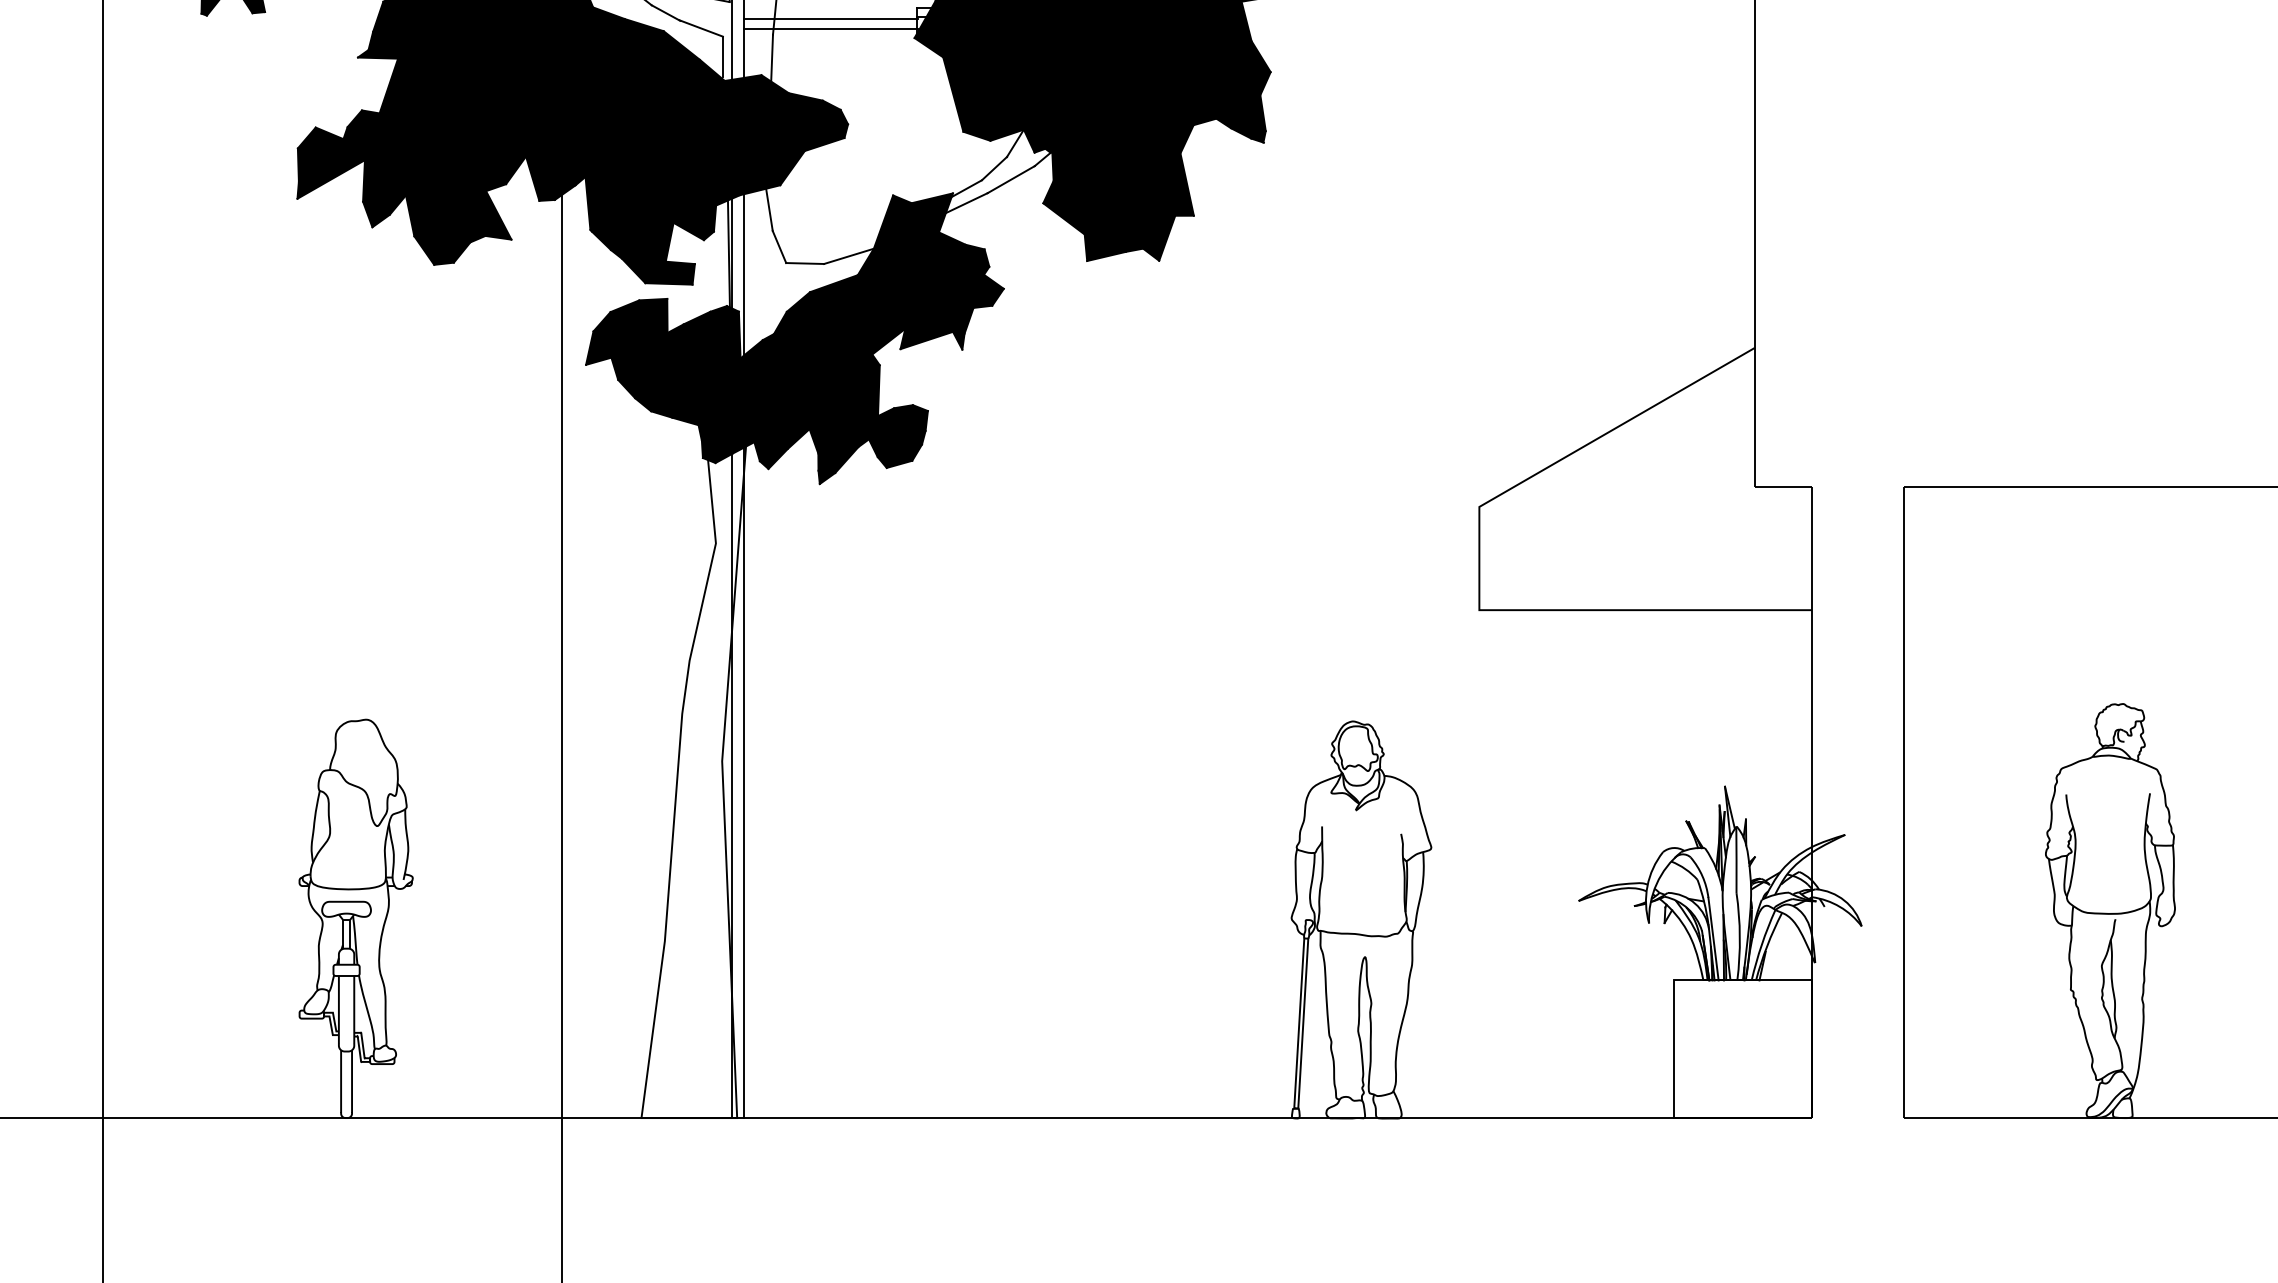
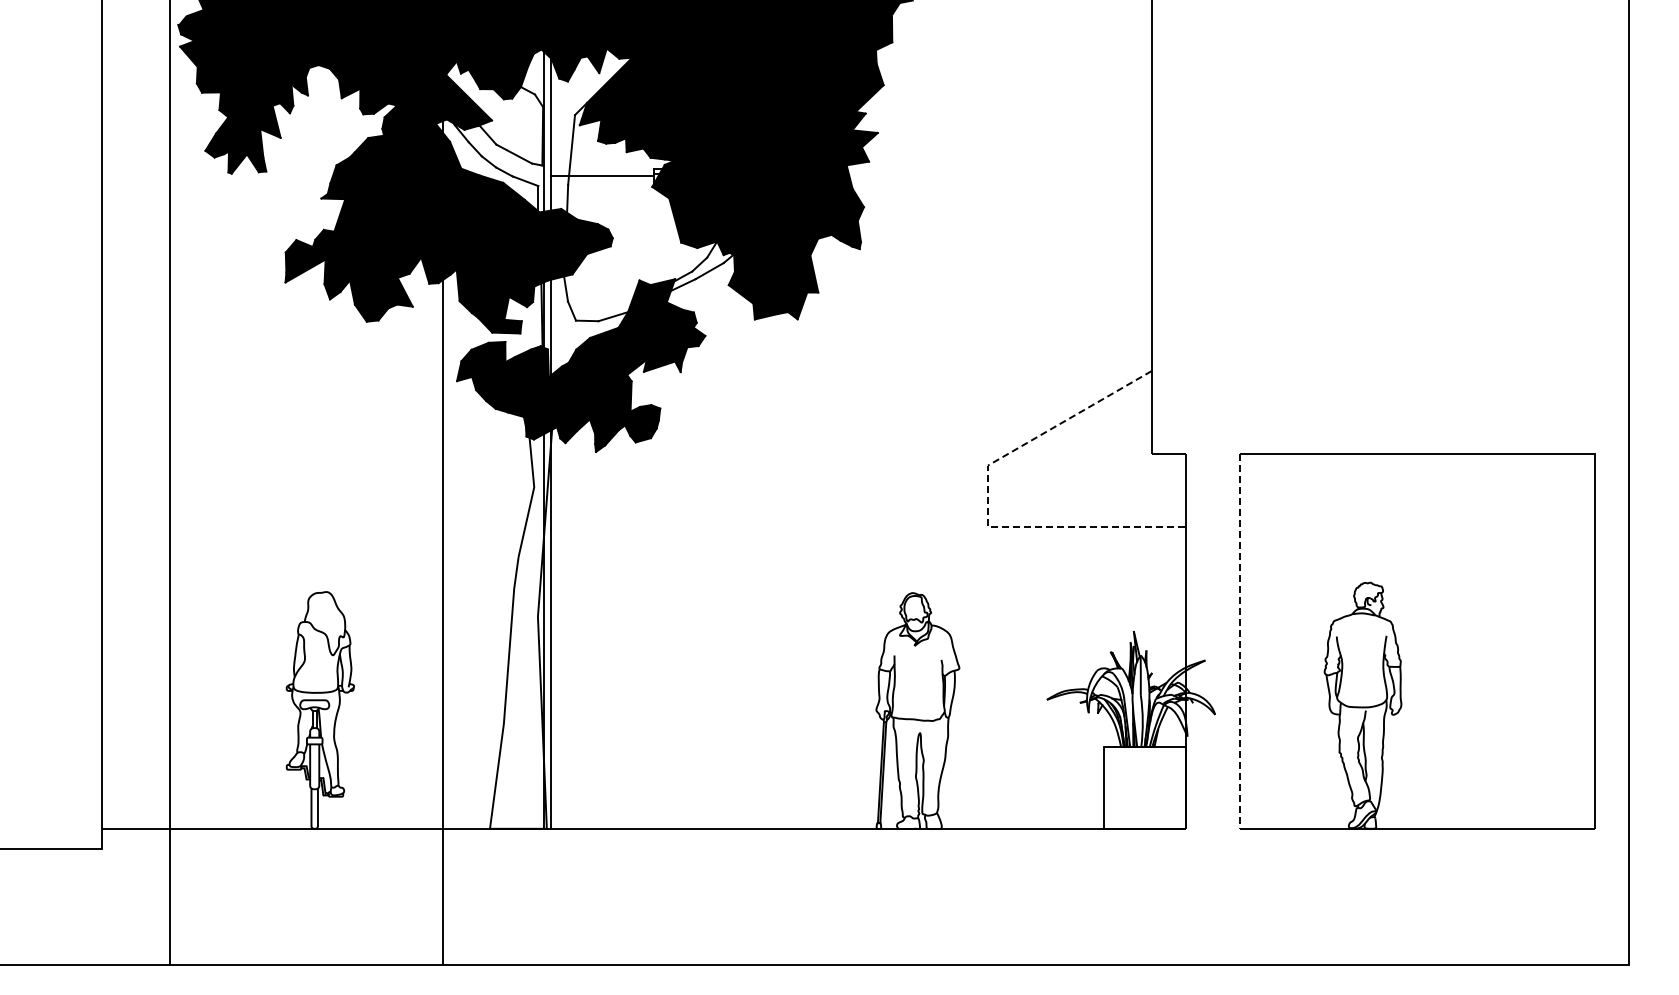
line: (830, 28) -> (602, 181), removed
line: (1478, 567) -> (987, 501), solid -> dashed
line: (1904, 802) -> (1240, 641), solid -> dashed

